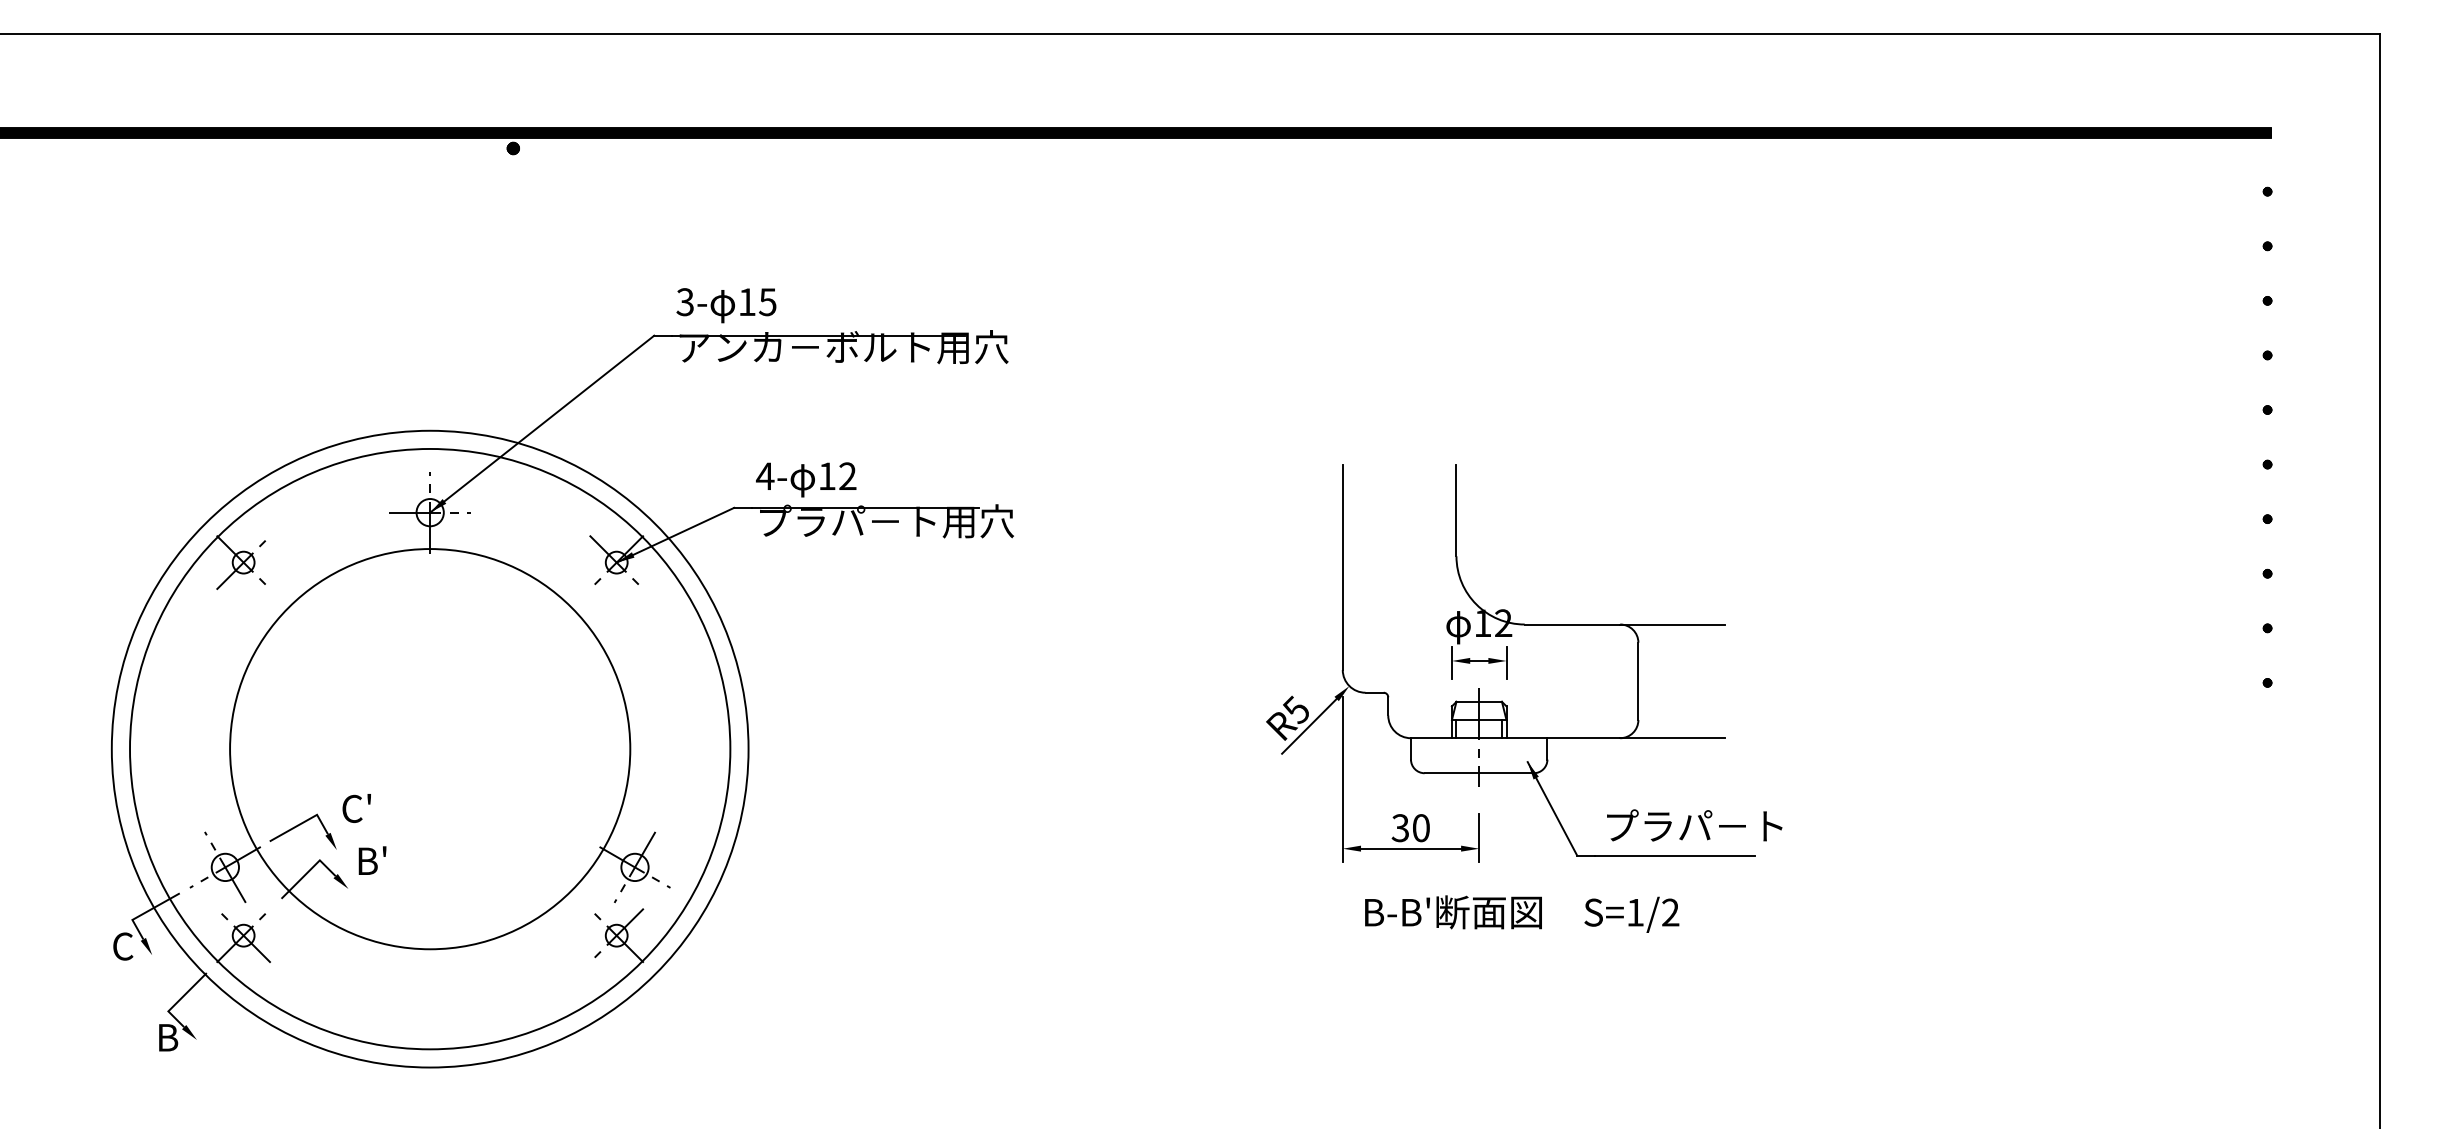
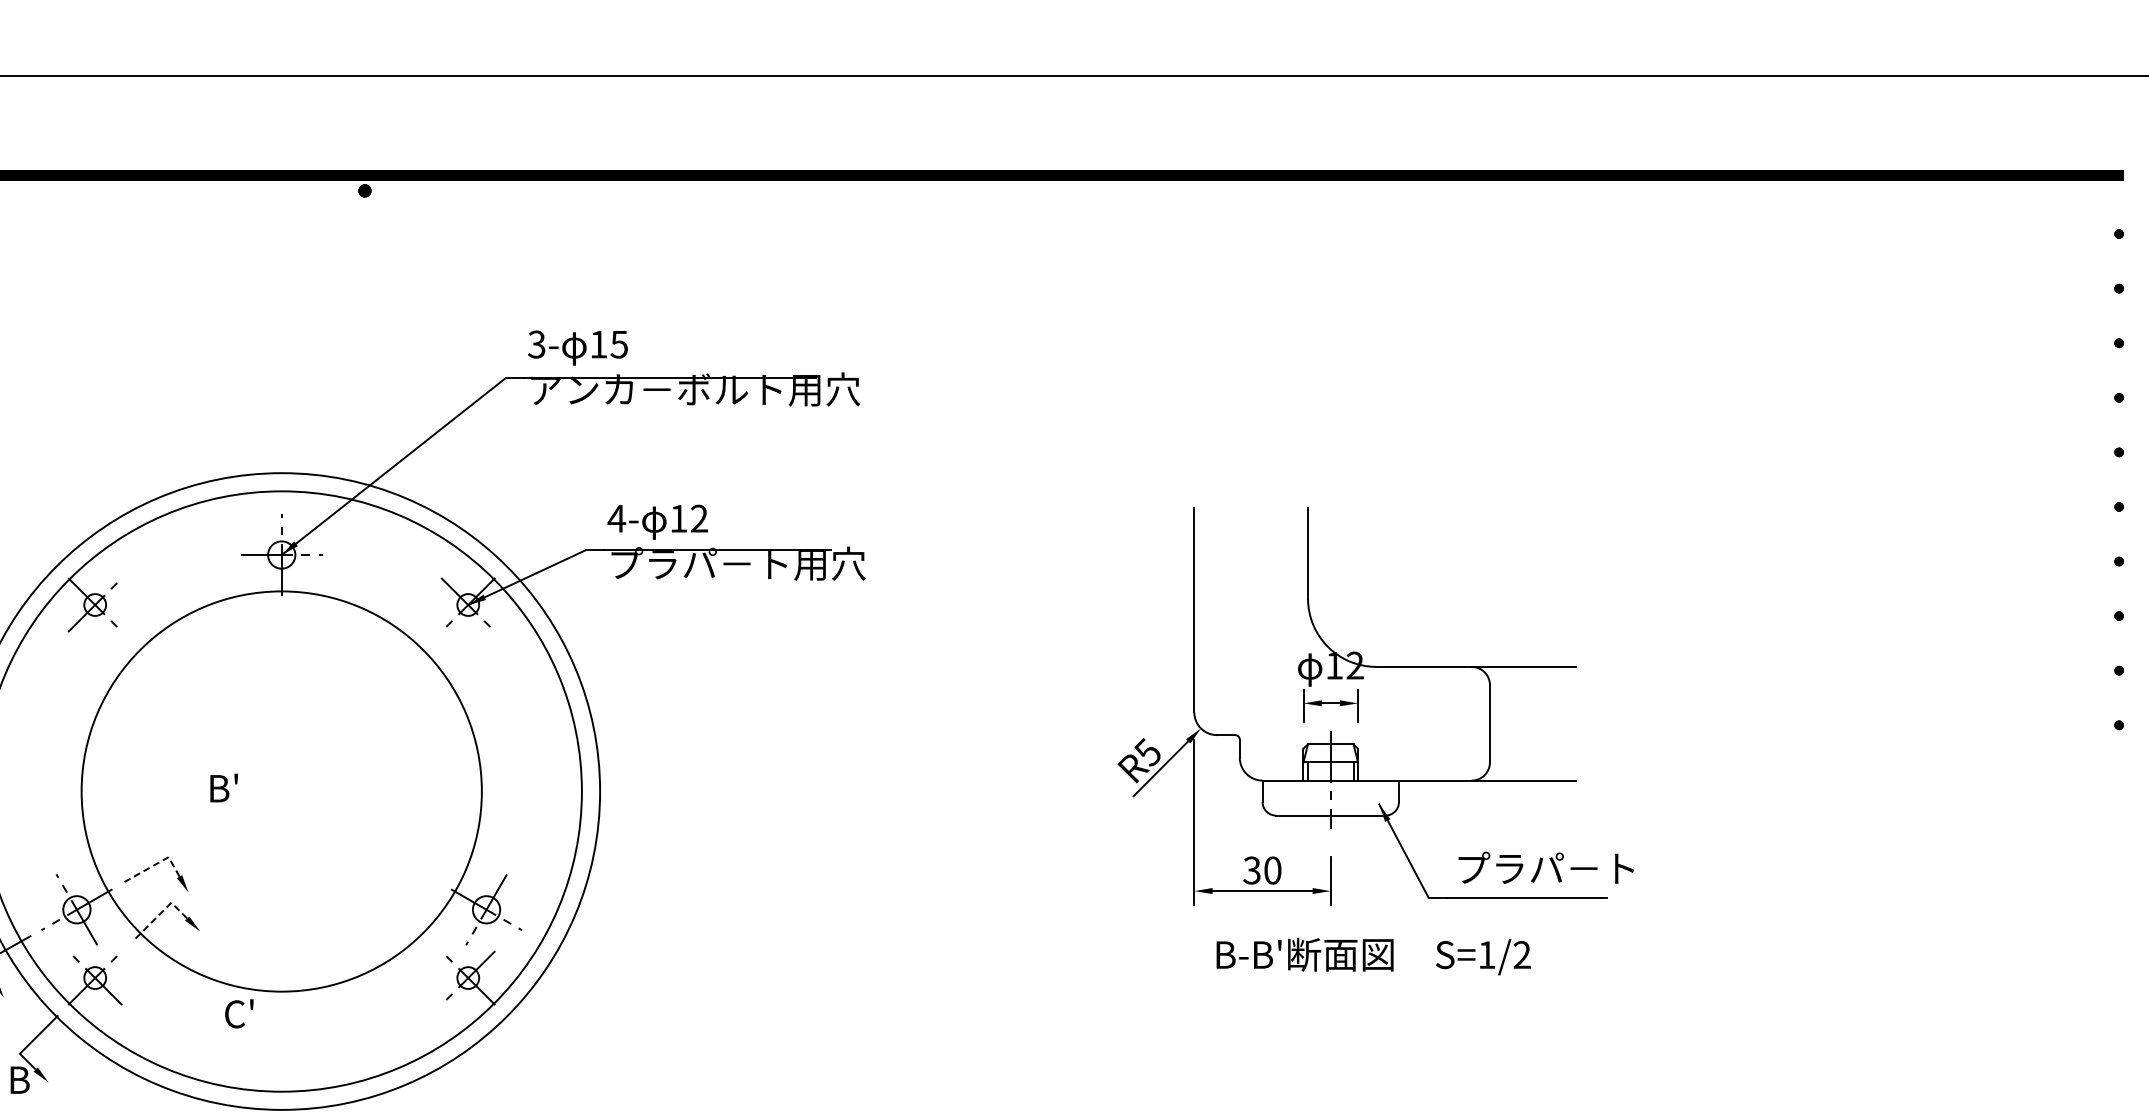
text: (356, 808) -> (239, 1013), moved
line: (304, 822) -> (156, 864), solid -> dashed
text: (372, 860) -> (224, 787), moved
line: (309, 870) -> (161, 912), solid -> dashed

